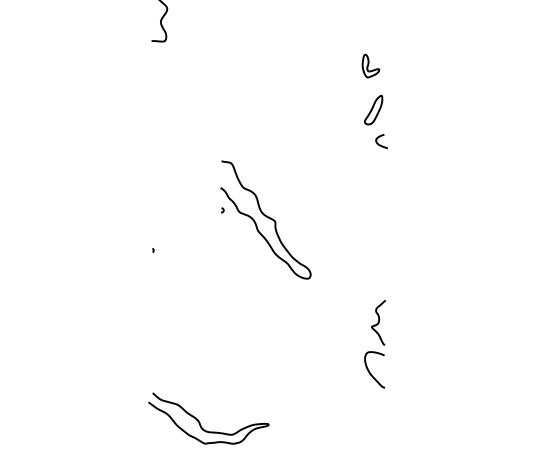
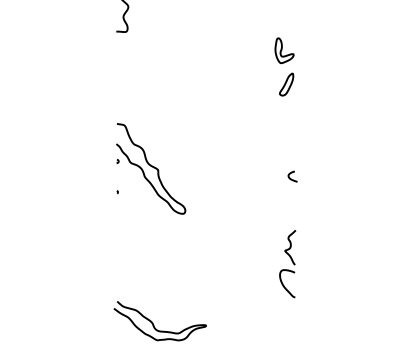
part: (370, 65) -> (284, 50), size x1.43
curve: (378, 142) -> (290, 177), moved
part: (266, 219) -> (151, 168), moved

